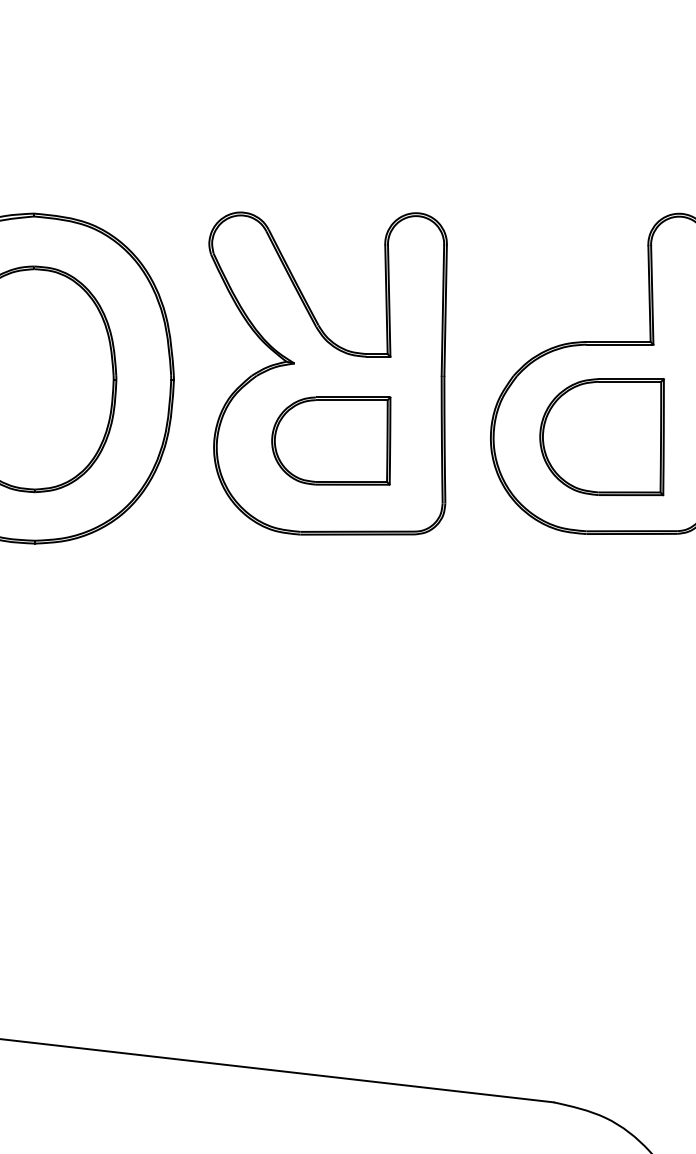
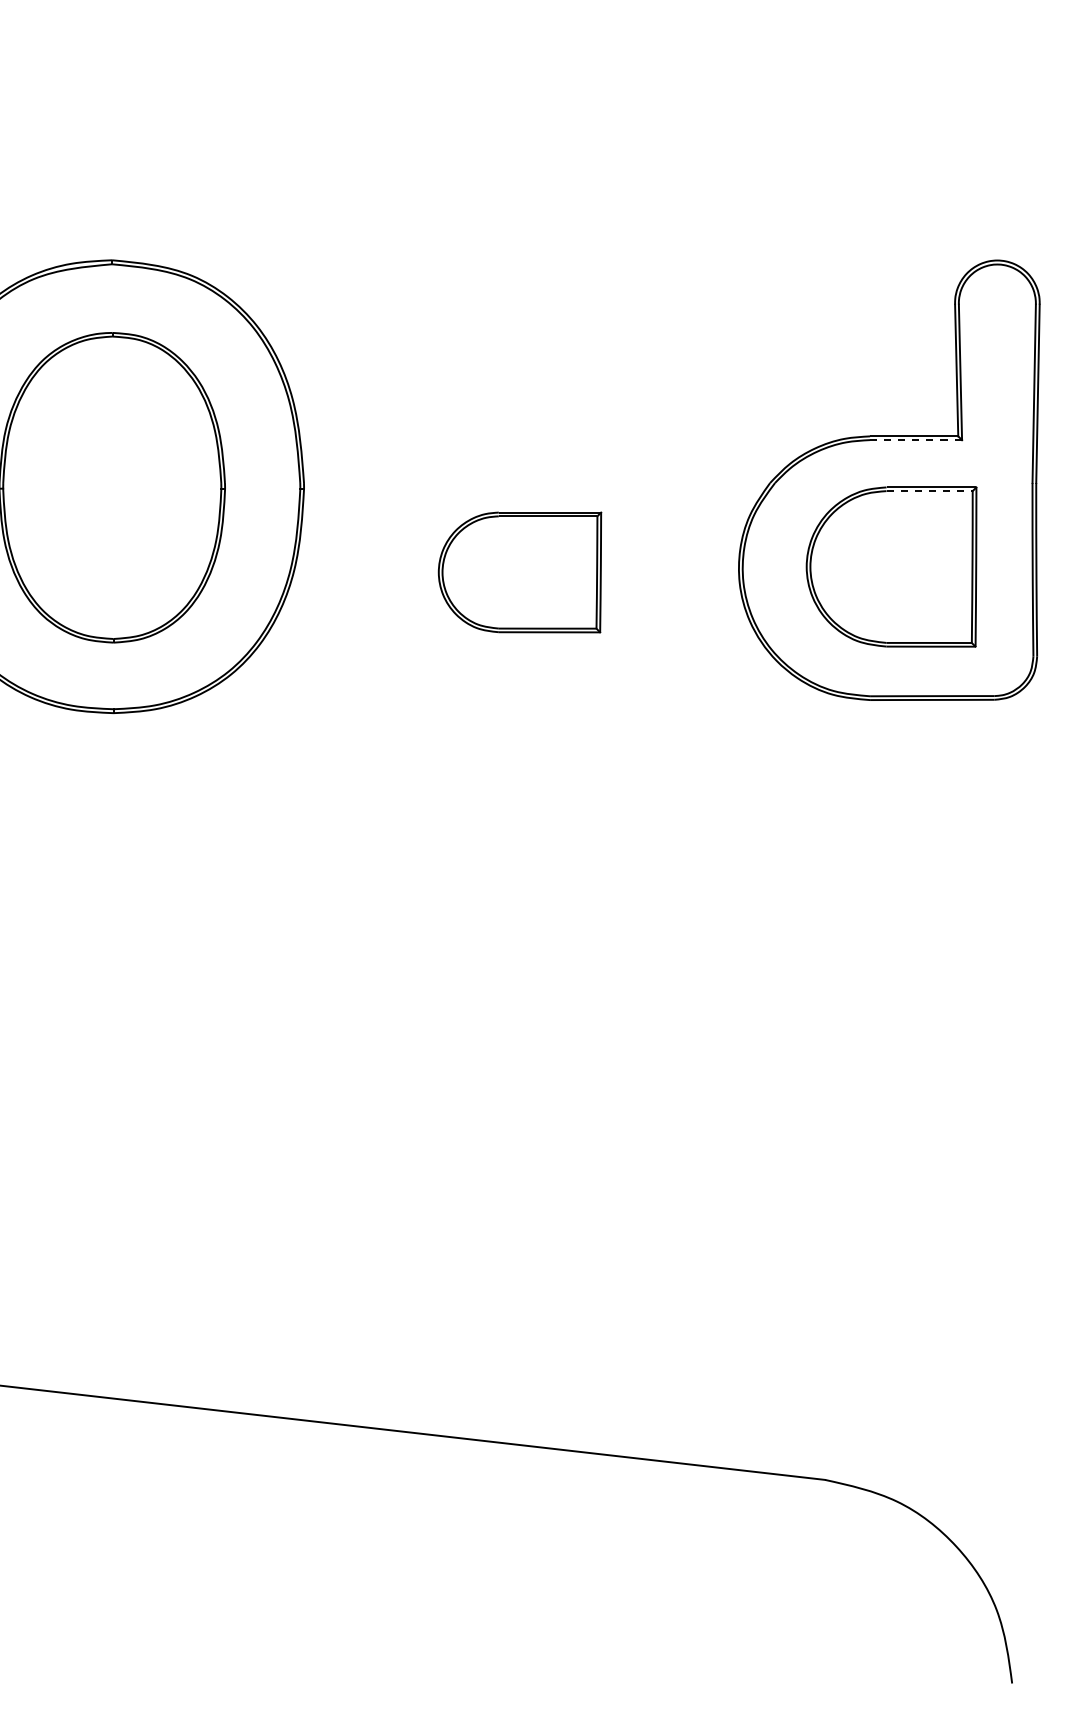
line: (620, 344) -> (916, 440), solid -> dashed
part: (328, 373) -> (515, 479), removed
line: (629, 382) -> (929, 491), solid -> dashed

